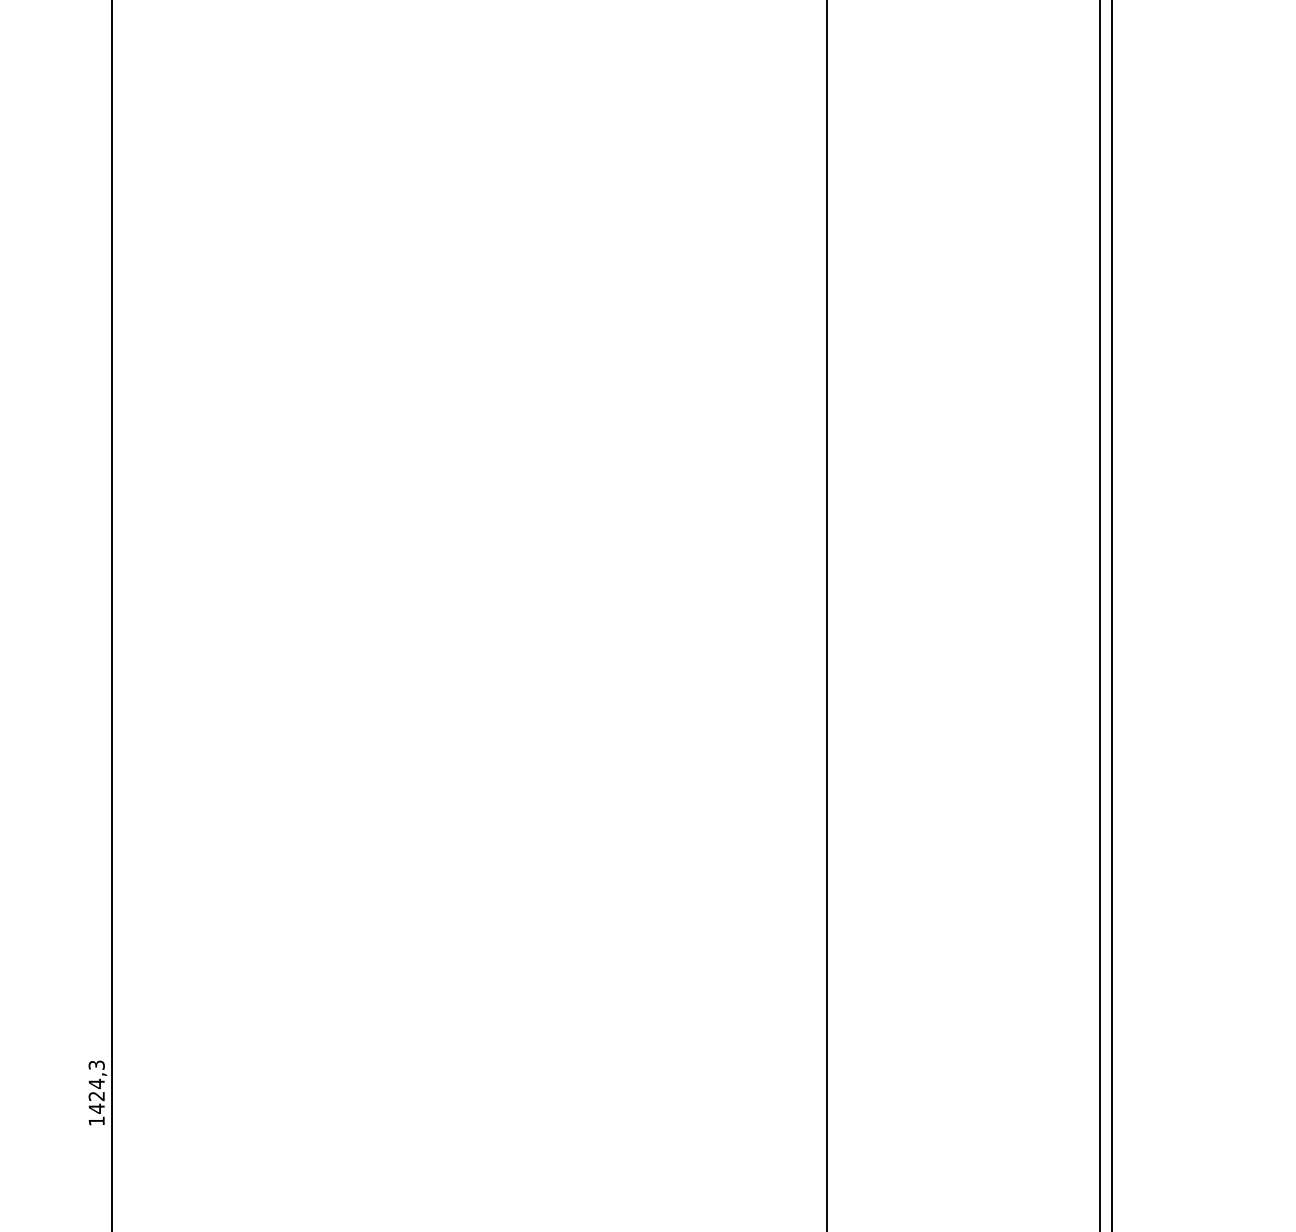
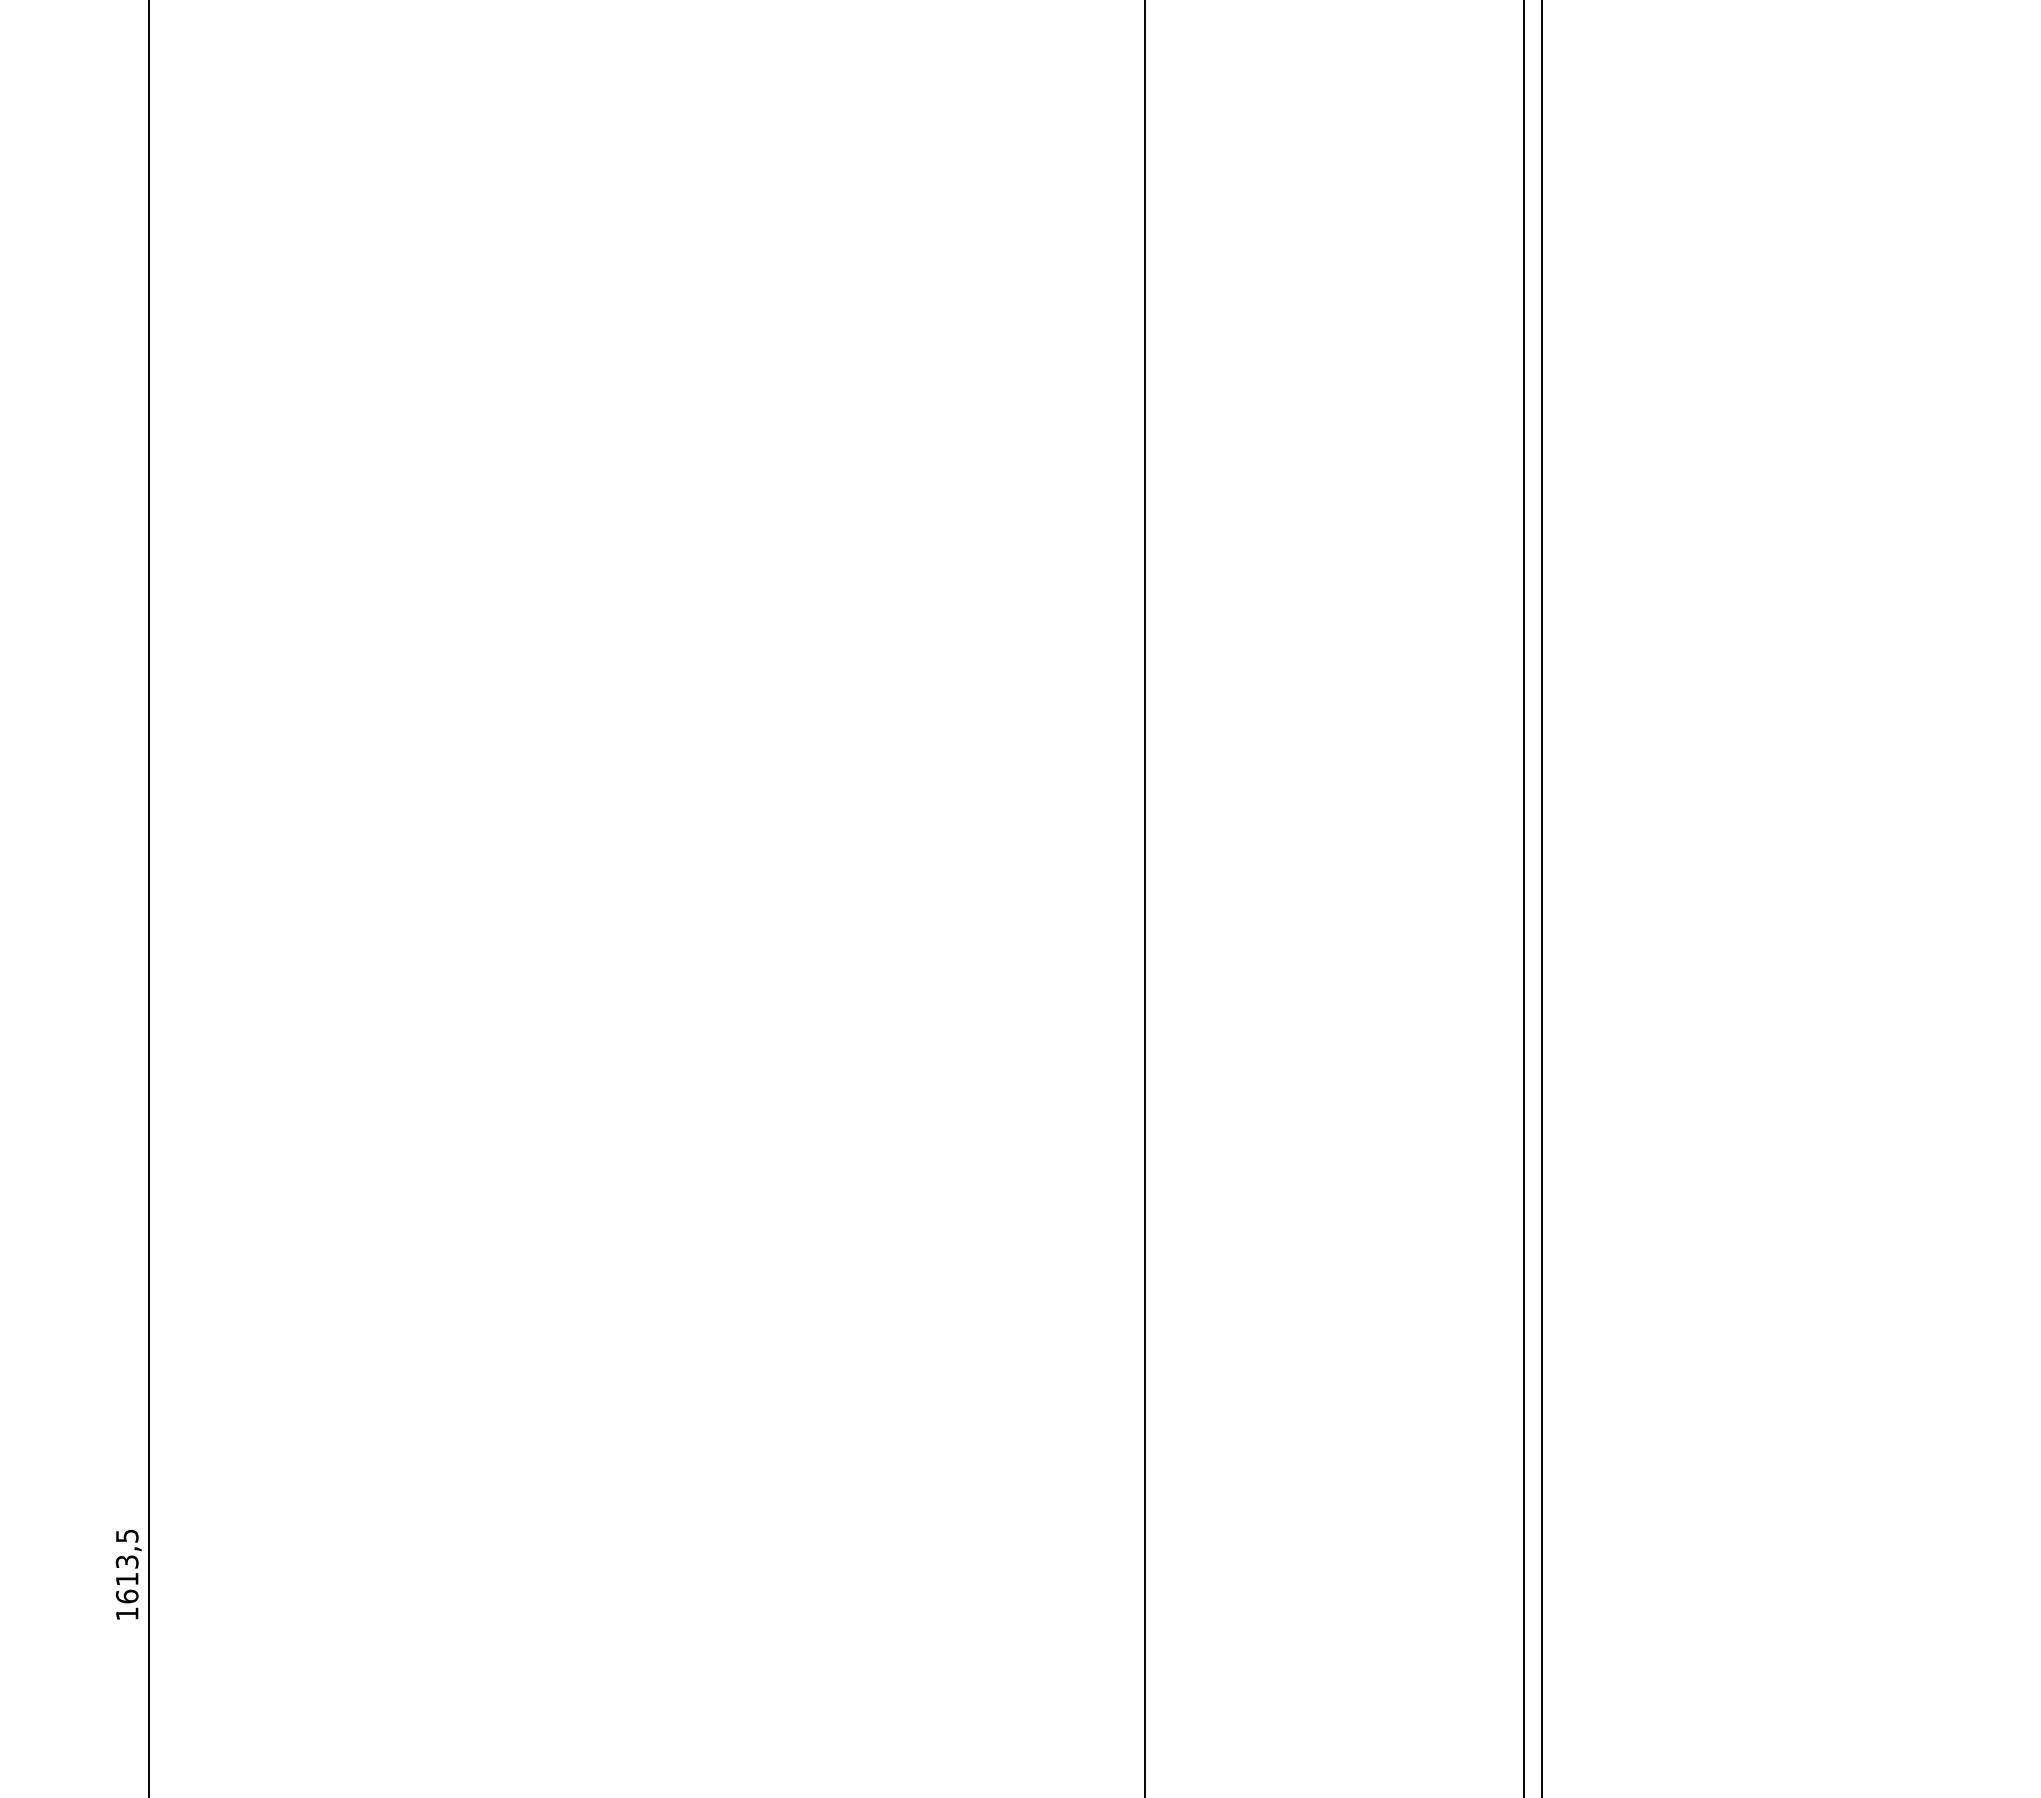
text: (96, 1087) -> (126, 1566), 1424,3 -> 1613,5

